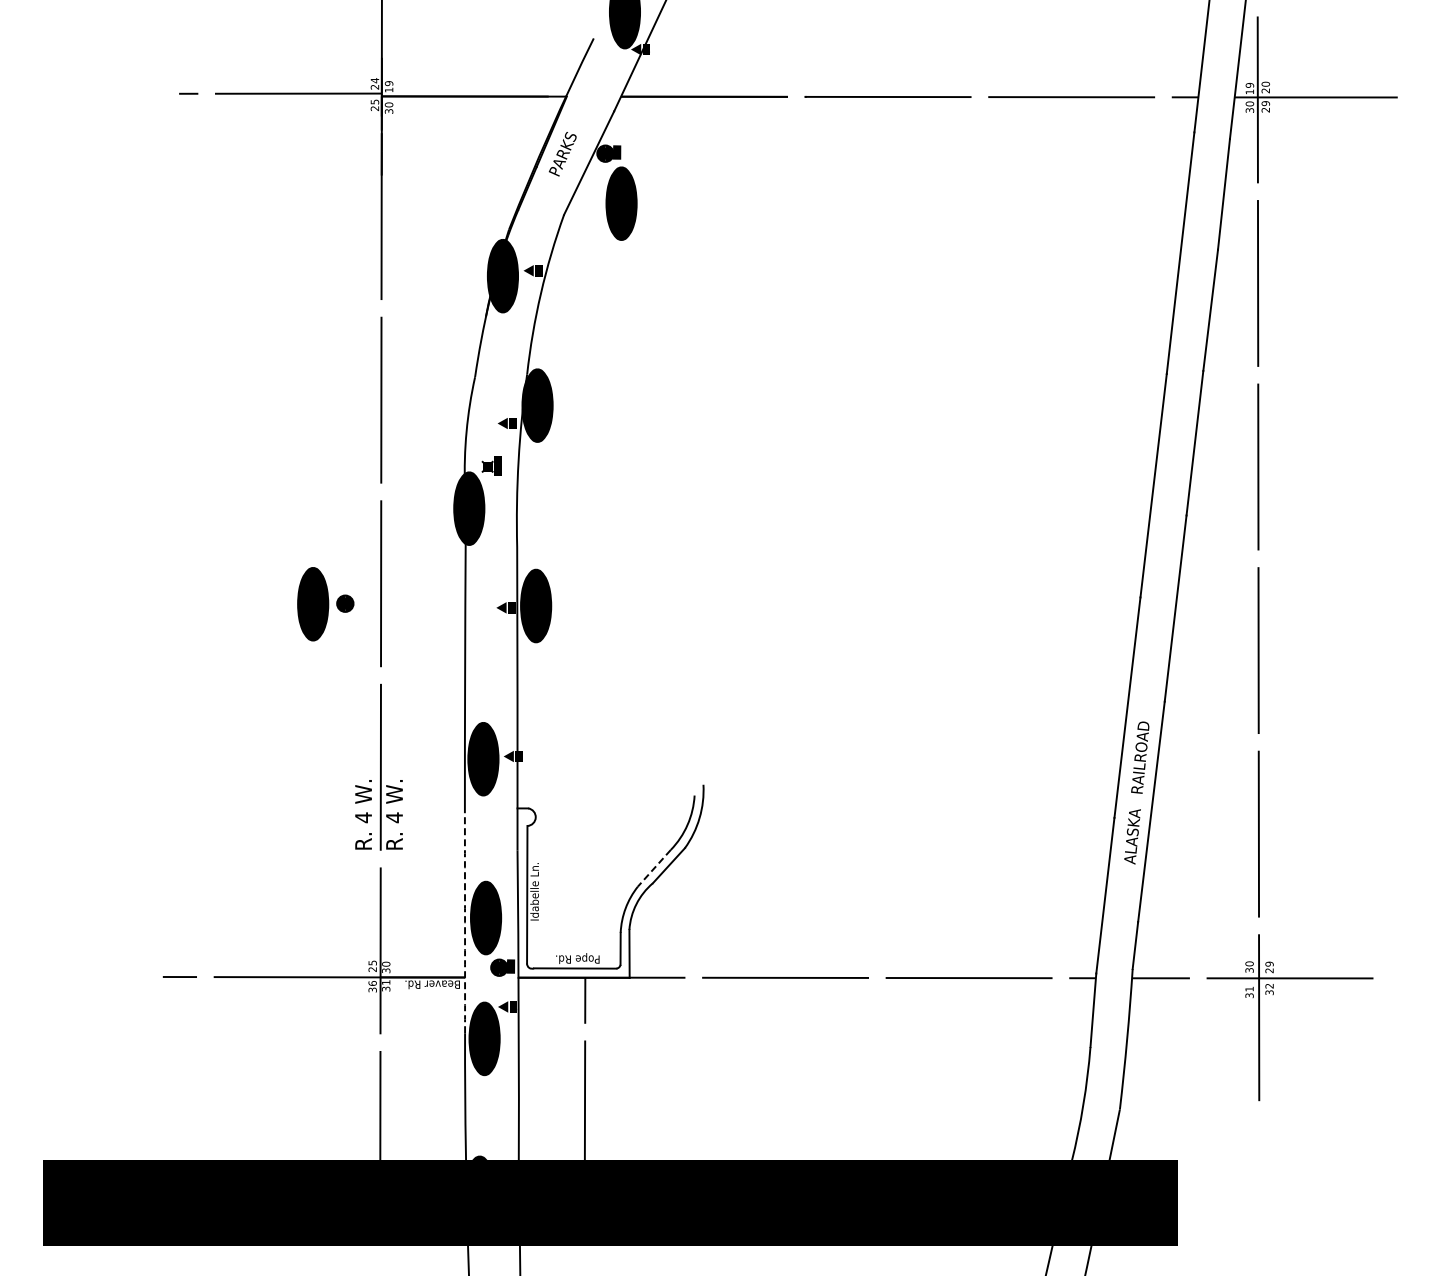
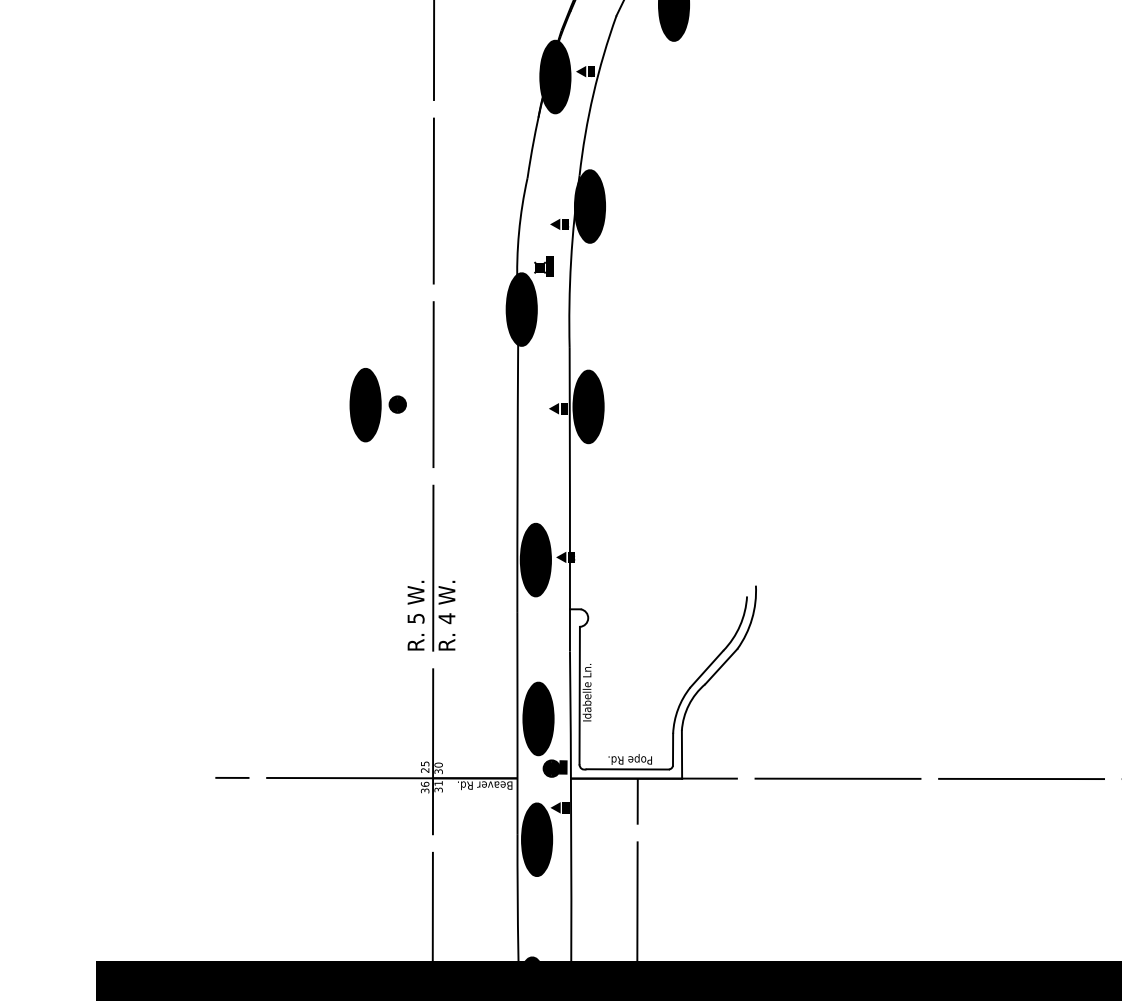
text: (363, 817) -> (415, 618), 4 -> 5
line: (654, 868) -> (706, 669), dashed -> solid
arc: (465, 922) -> (517, 723), dashed -> solid

